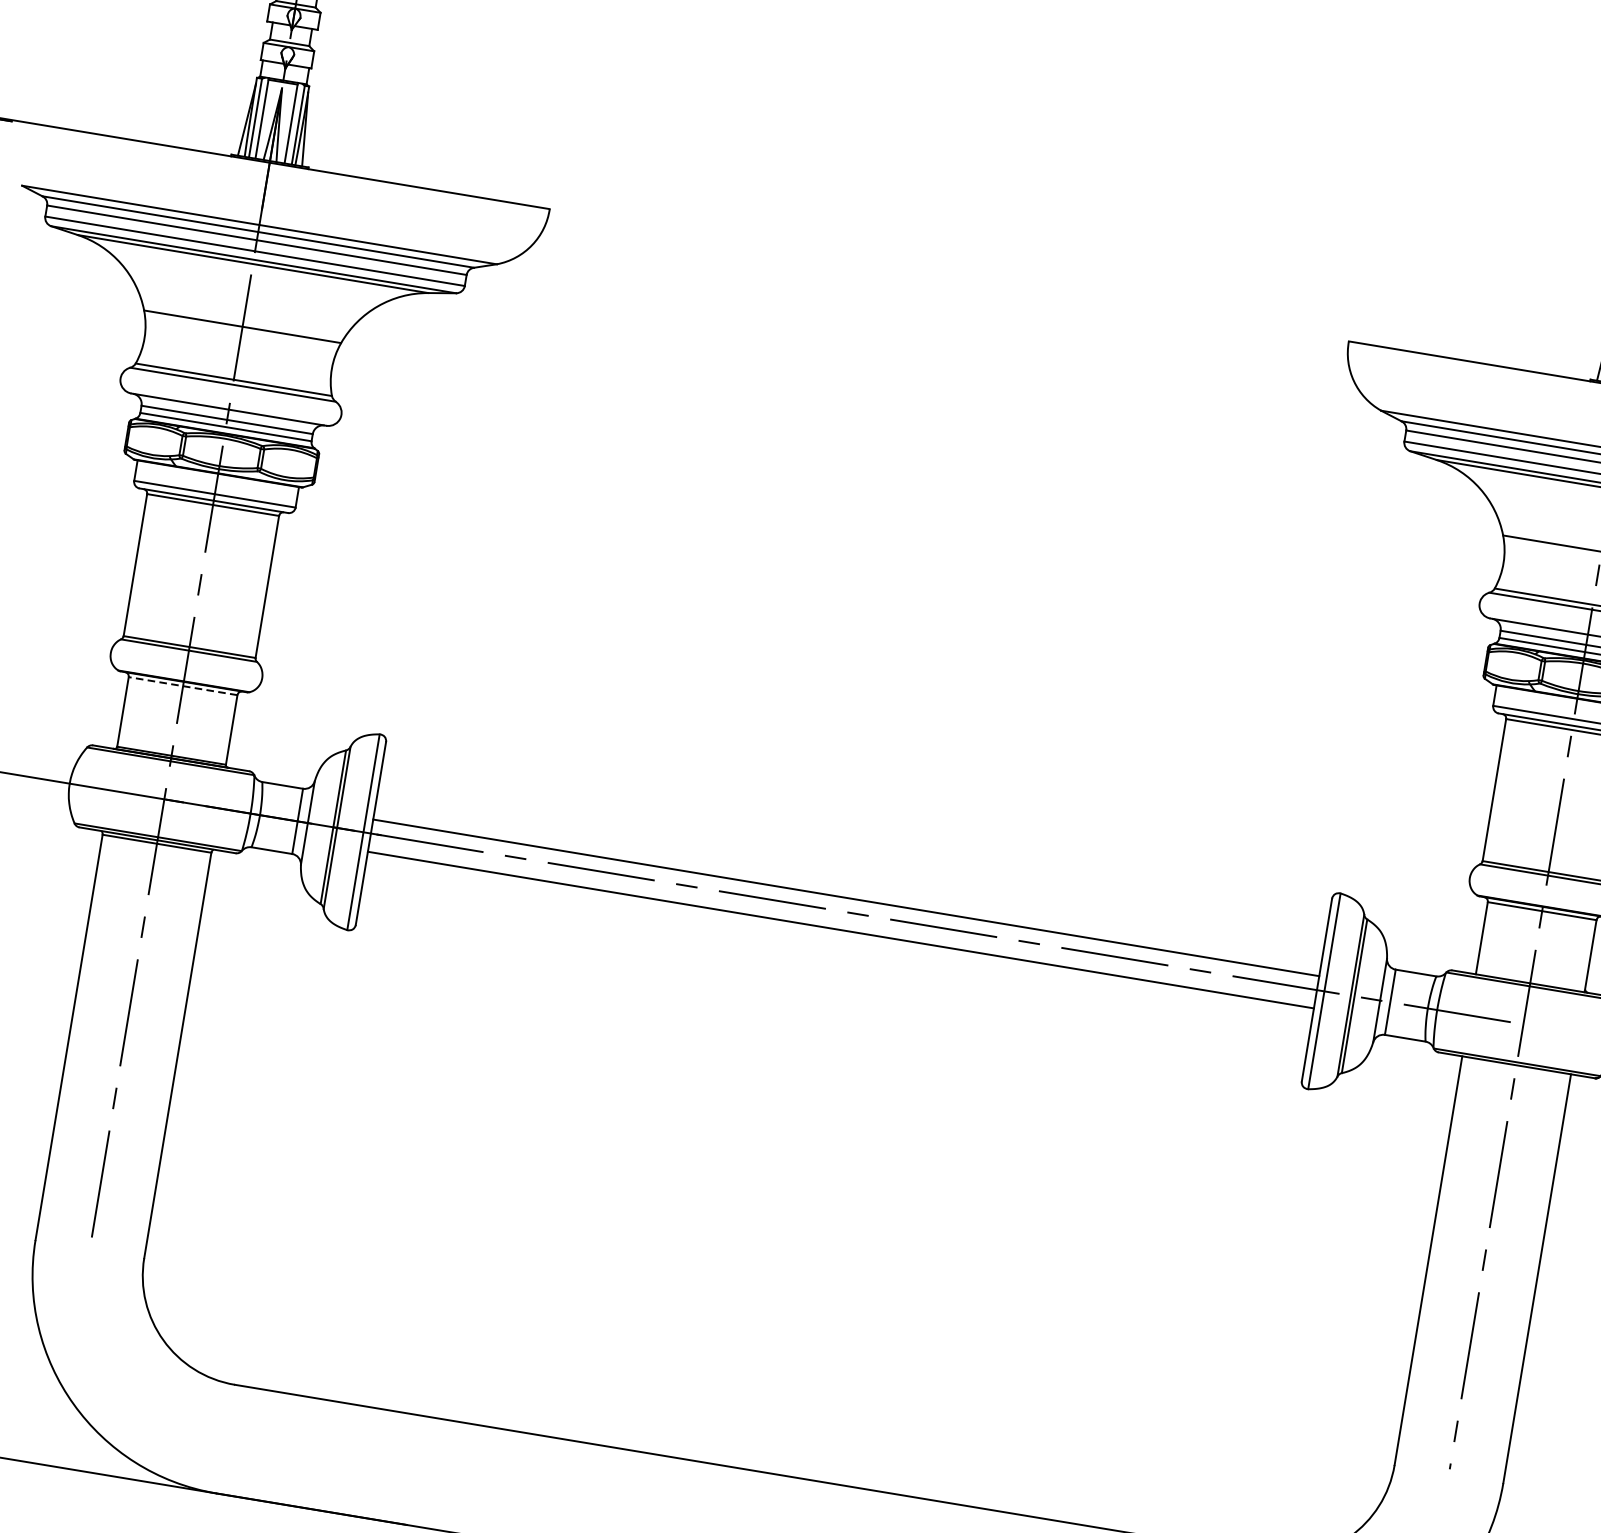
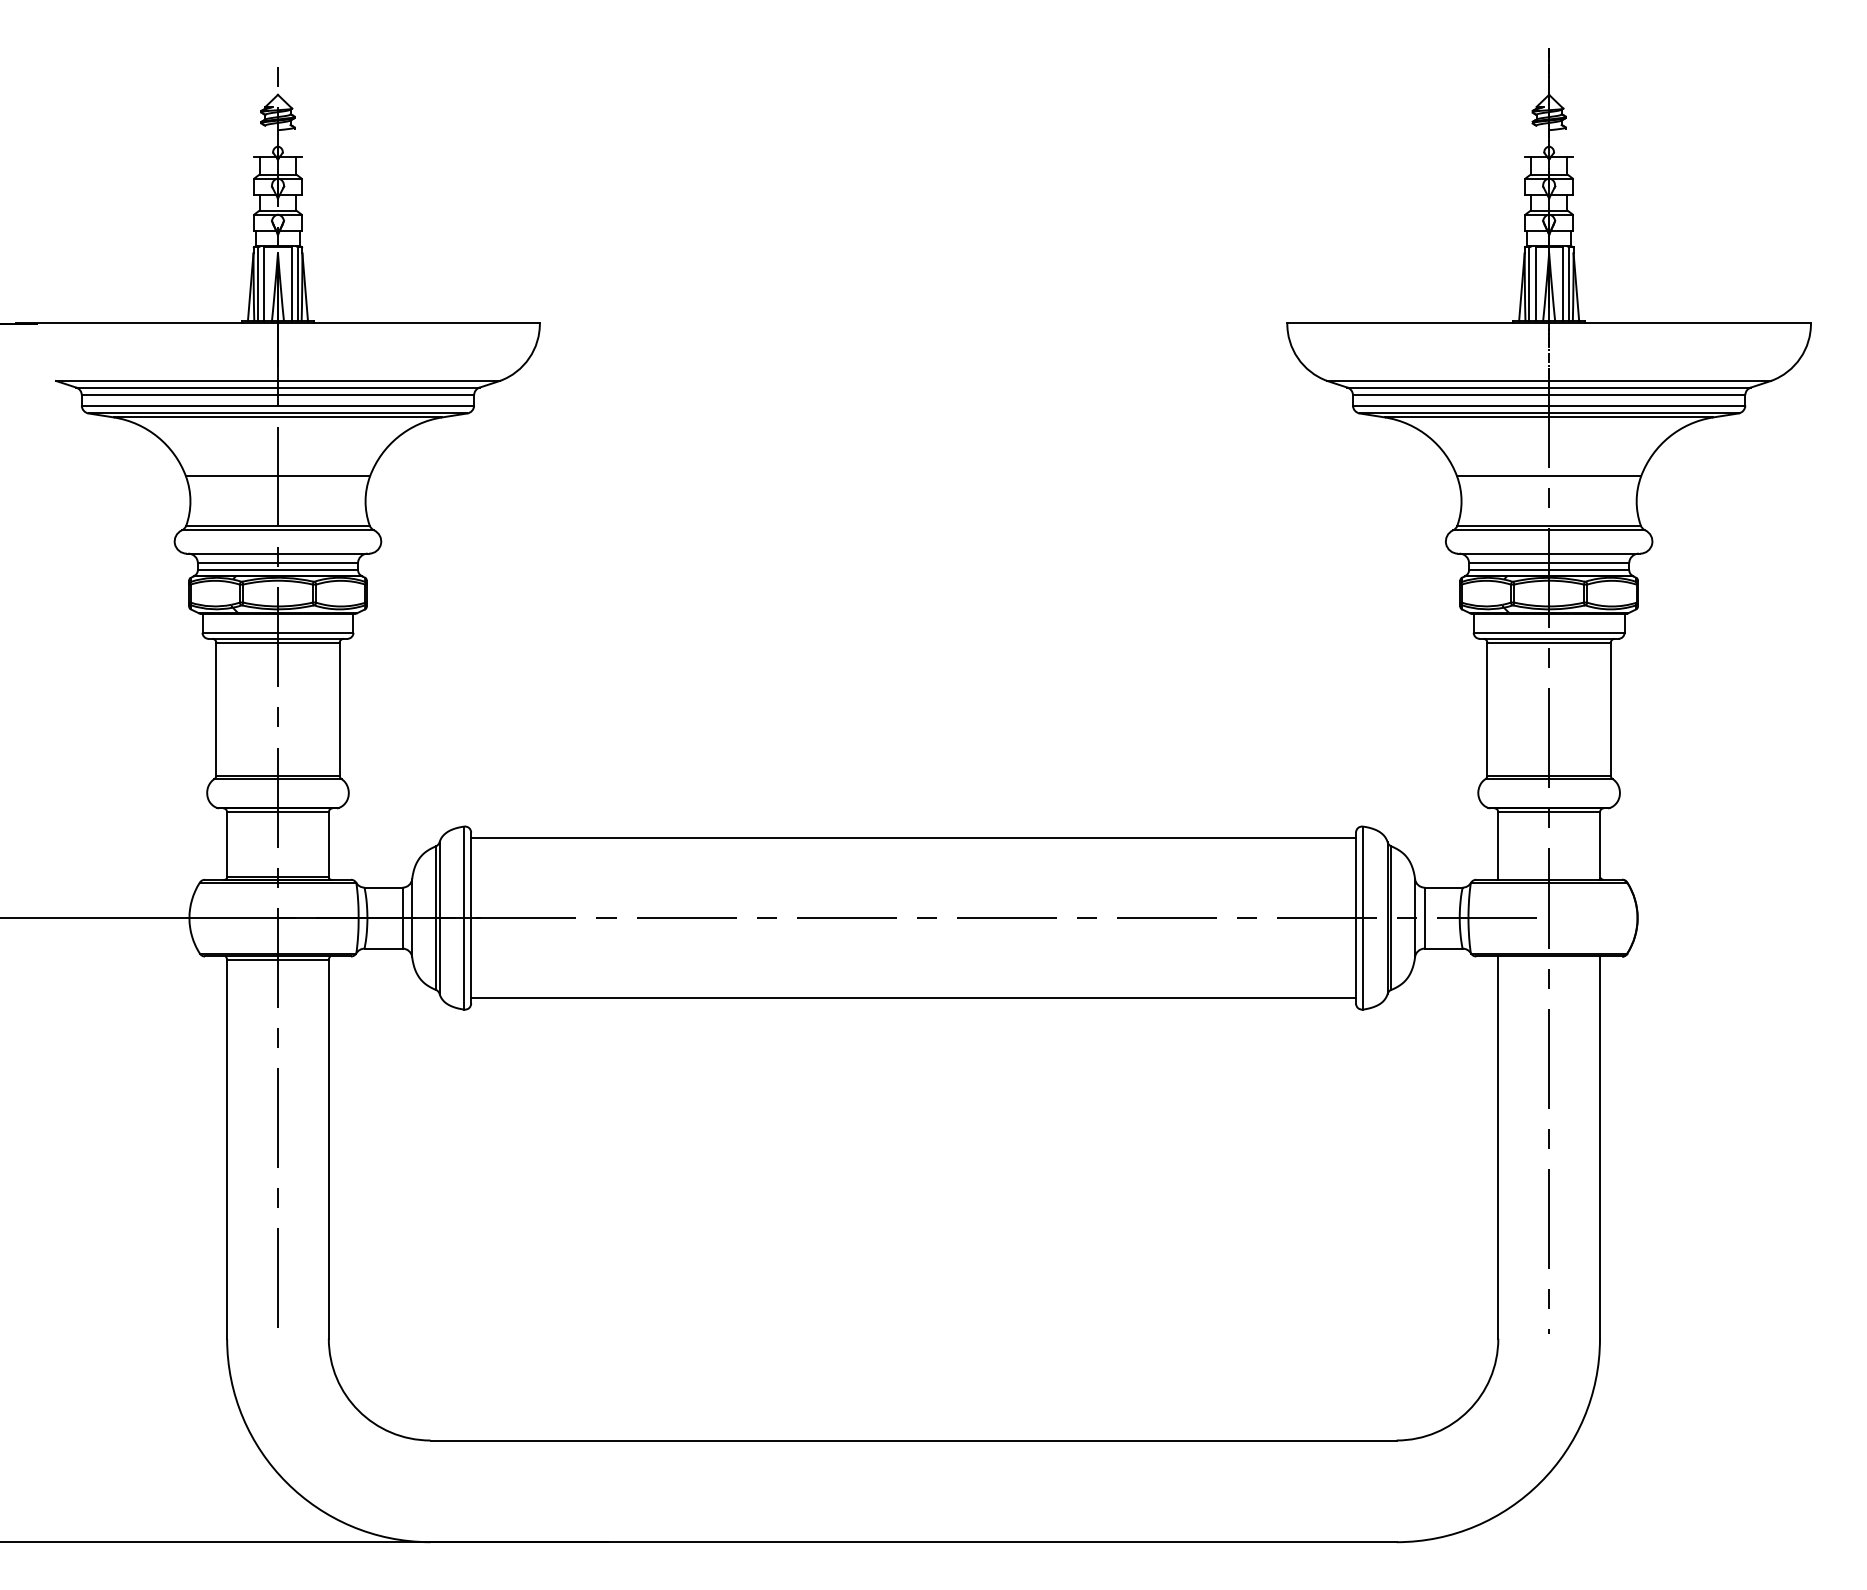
line: (182, 686) -> (277, 812), dashed -> solid
line: (846, 898) -> (913, 838), moved
line: (840, 930) -> (913, 998), moved

